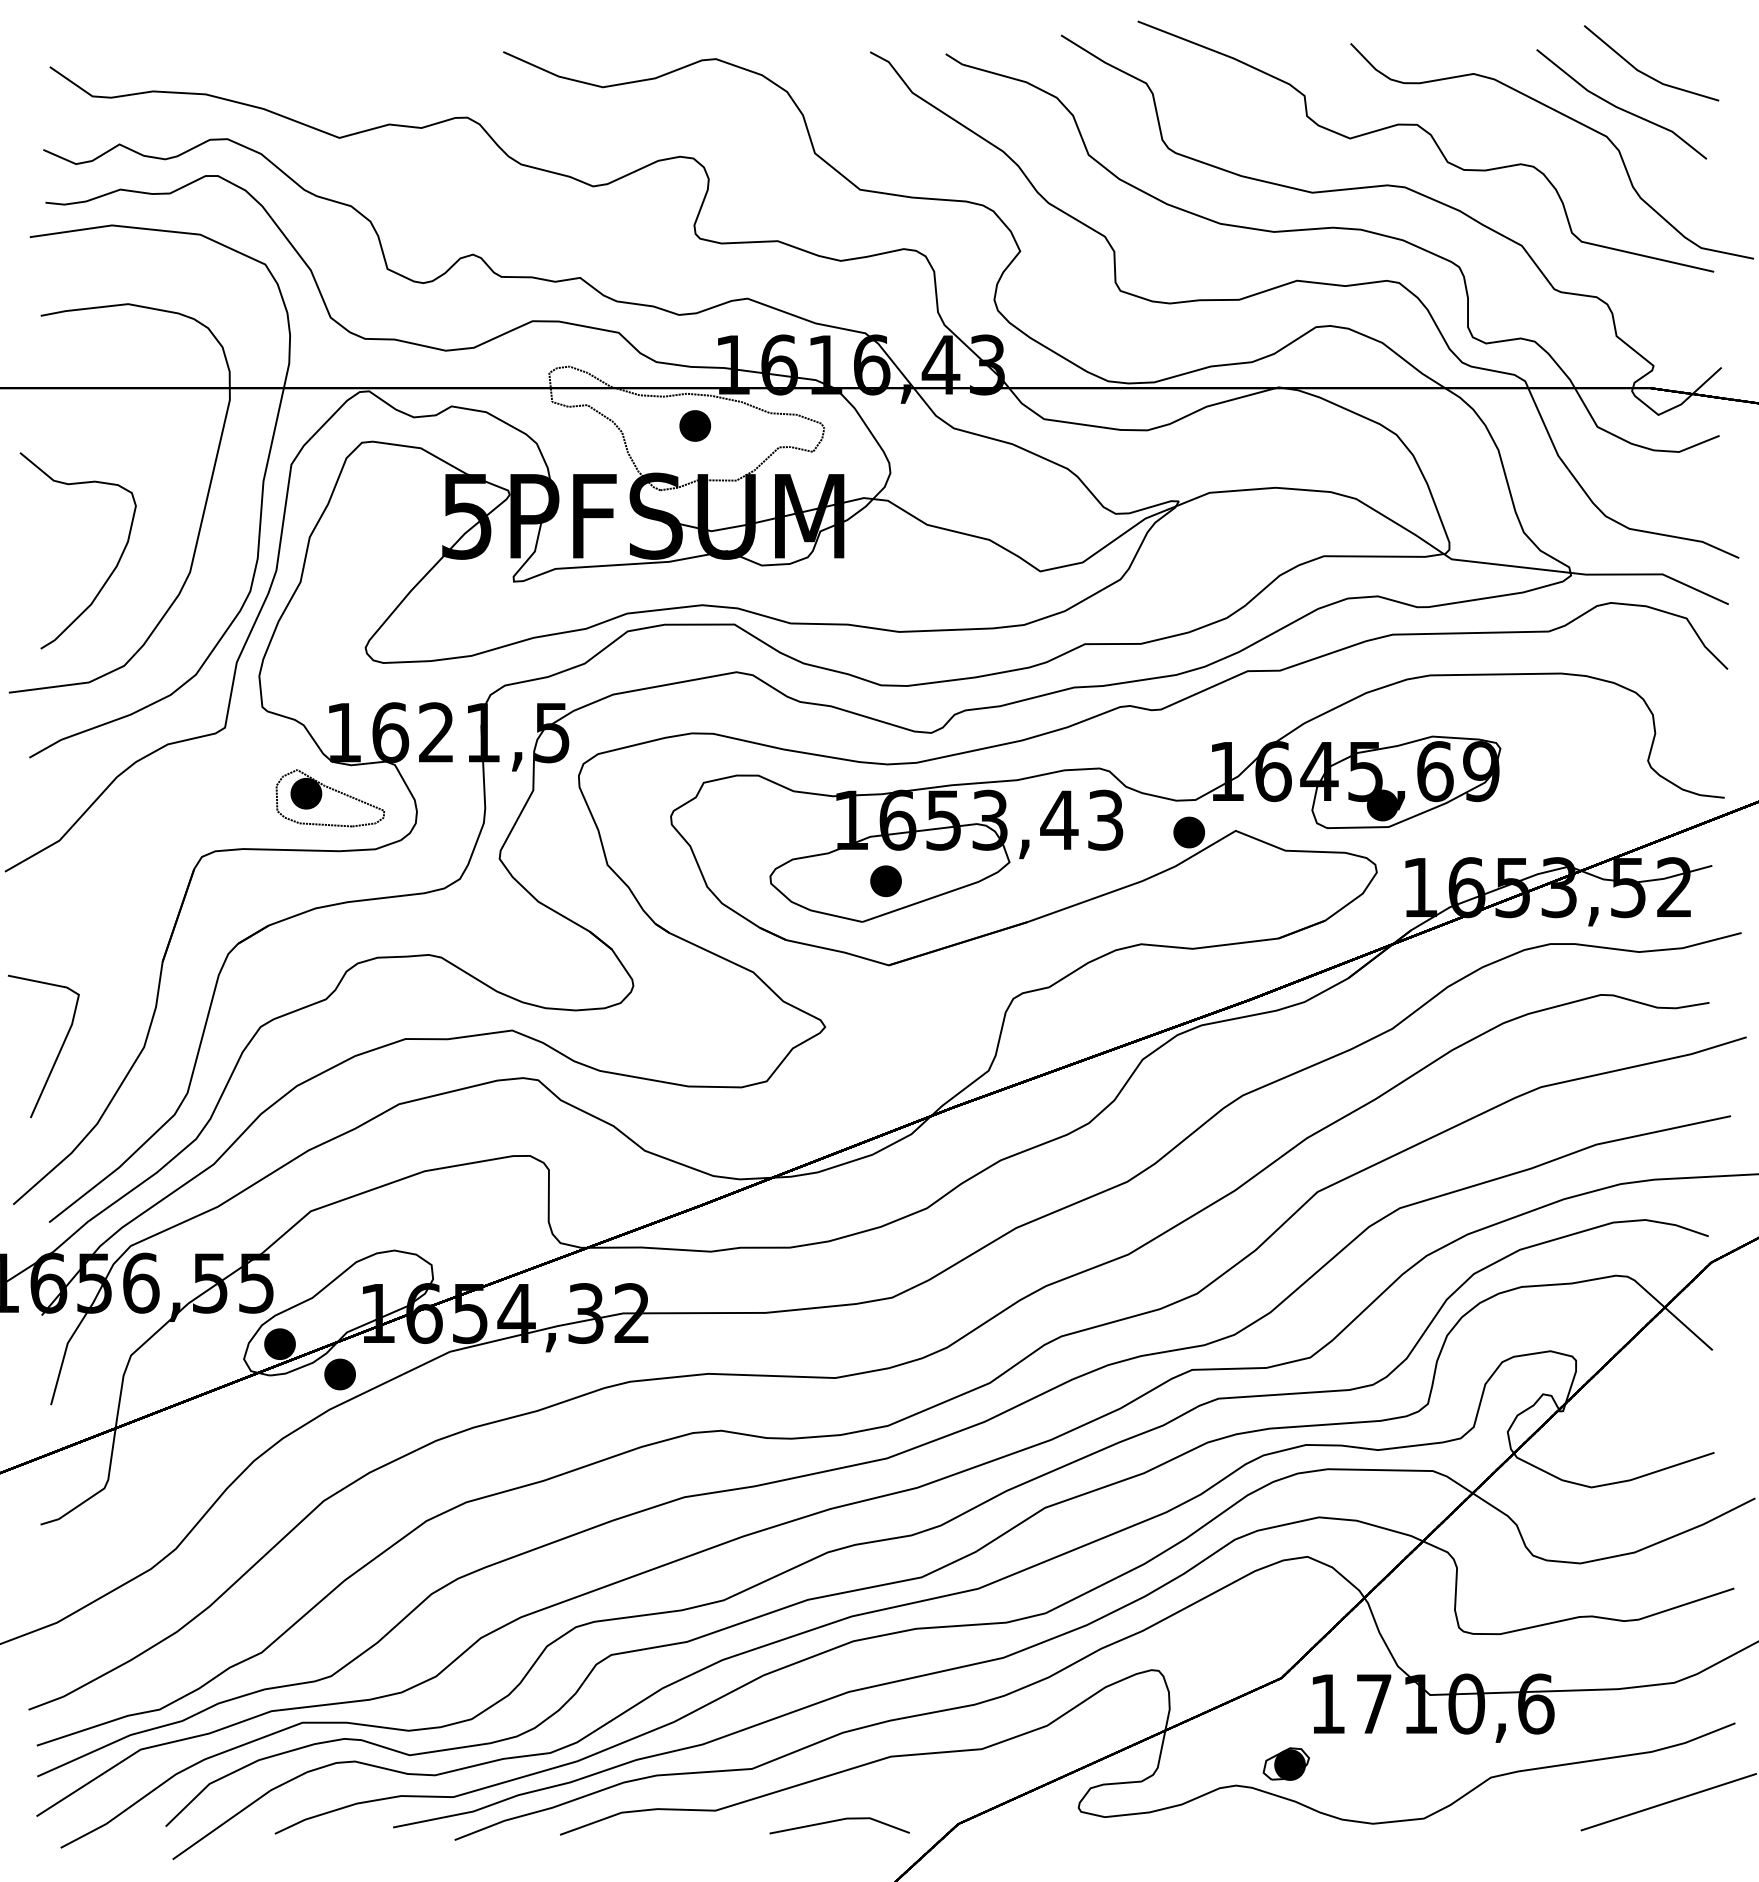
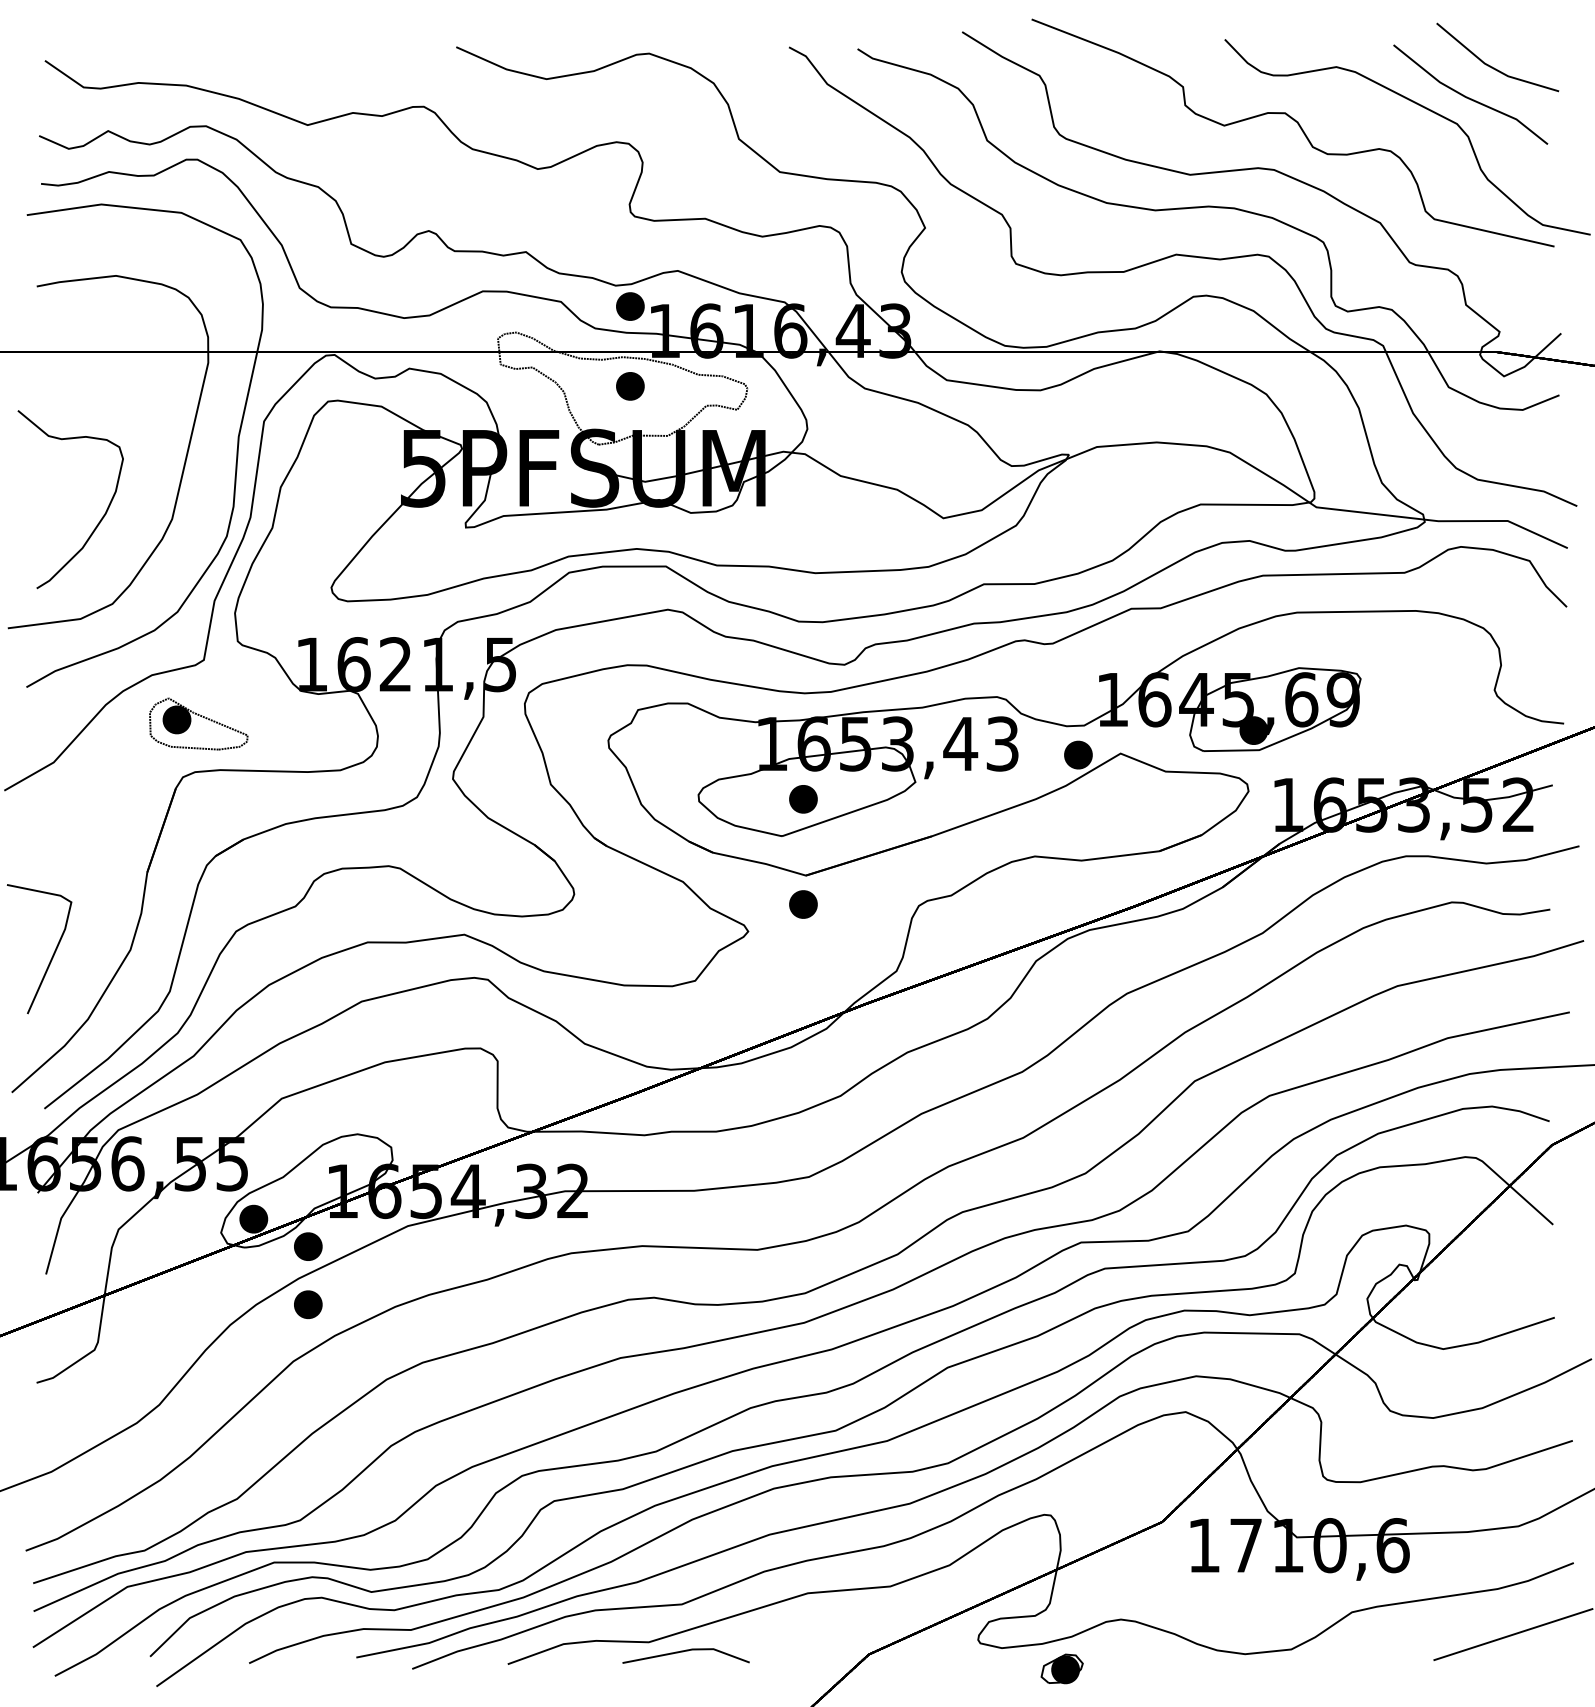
part: (694, 337) -> (629, 306), added
part: (332, 790) -> (200, 716), moved
part: (885, 996) -> (802, 903), added
part: (339, 1438) -> (307, 1304), added
part: (1285, 1763) -> (1061, 1668), moved
line: (838, 1821) -> (685, 1652), moved

